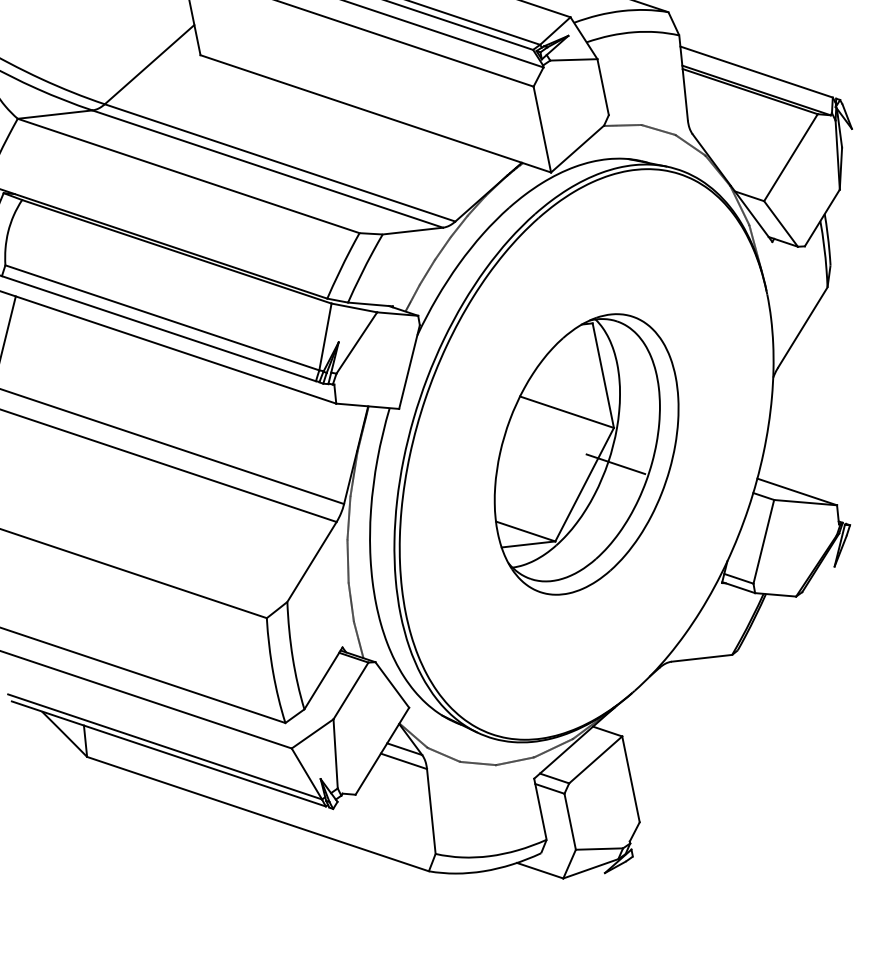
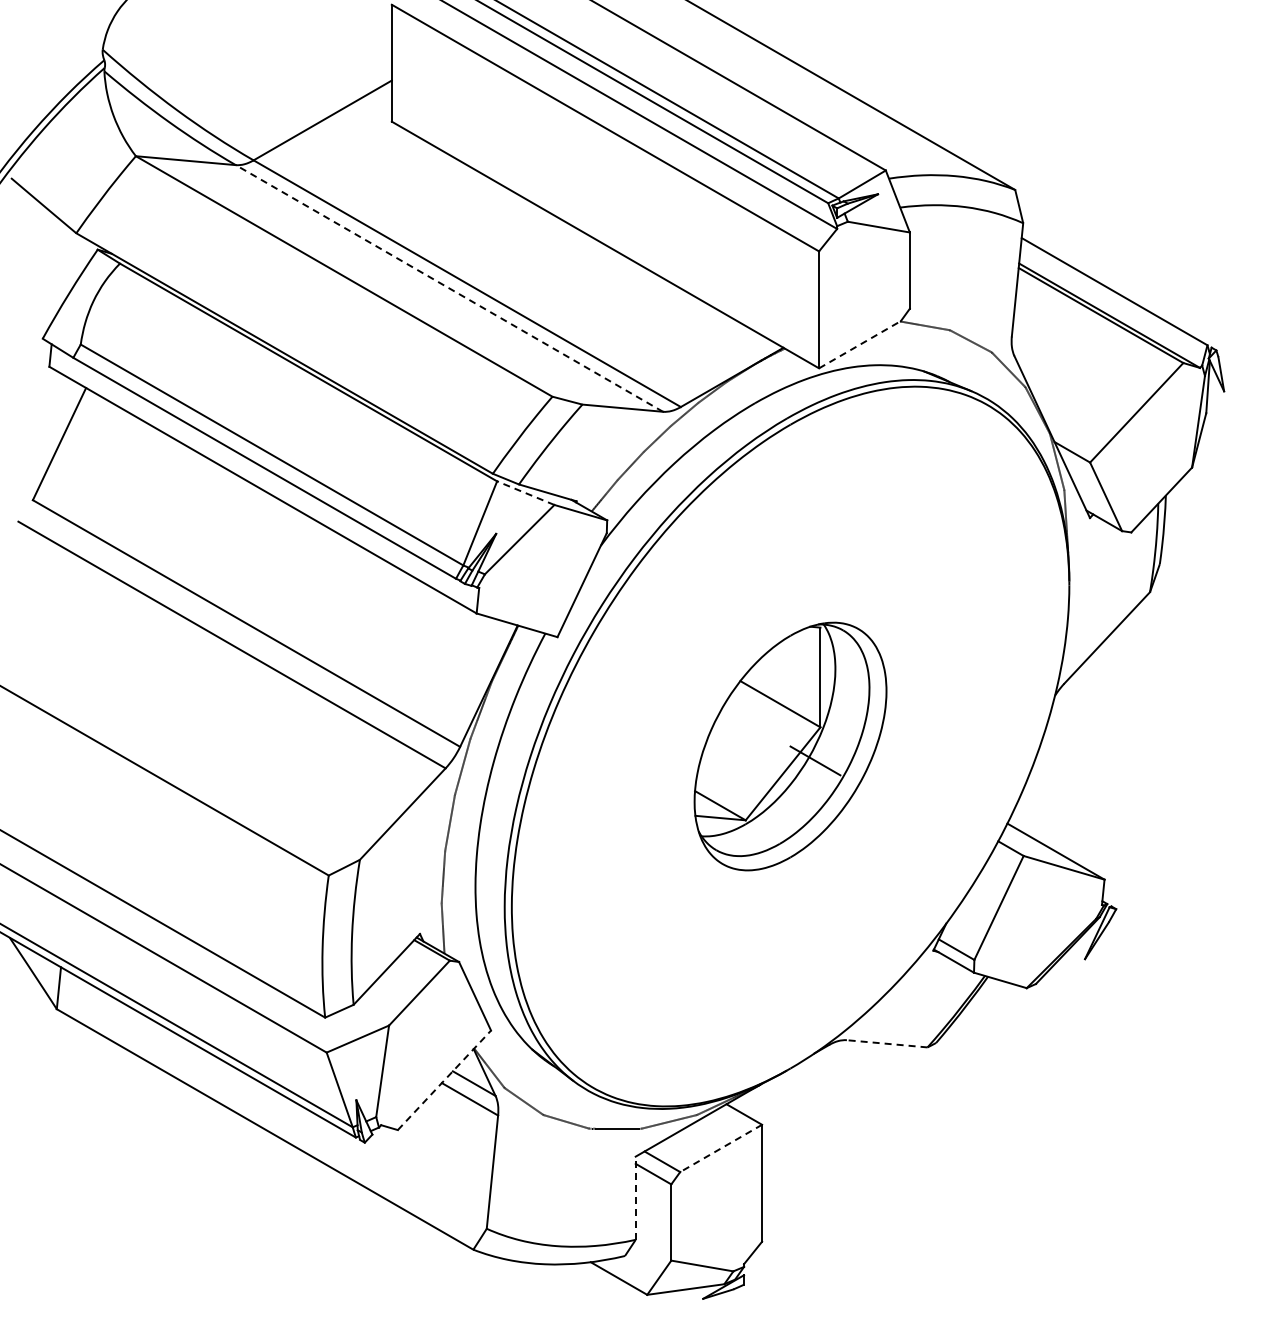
line: (577, 148) -> (860, 344), solid -> dashed
line: (267, 169) -> (449, 288), solid -> dashed
line: (354, 308) -> (525, 493), solid -> dashed
part: (586, 454) -> (790, 746), size x0.7
line: (701, 658) -> (886, 1043), solid -> dashed
line: (382, 750) -> (444, 1079), solid -> dashed
line: (595, 760) -> (720, 1148), solid -> dashed
line: (540, 809) -> (635, 1198), solid -> dashed

